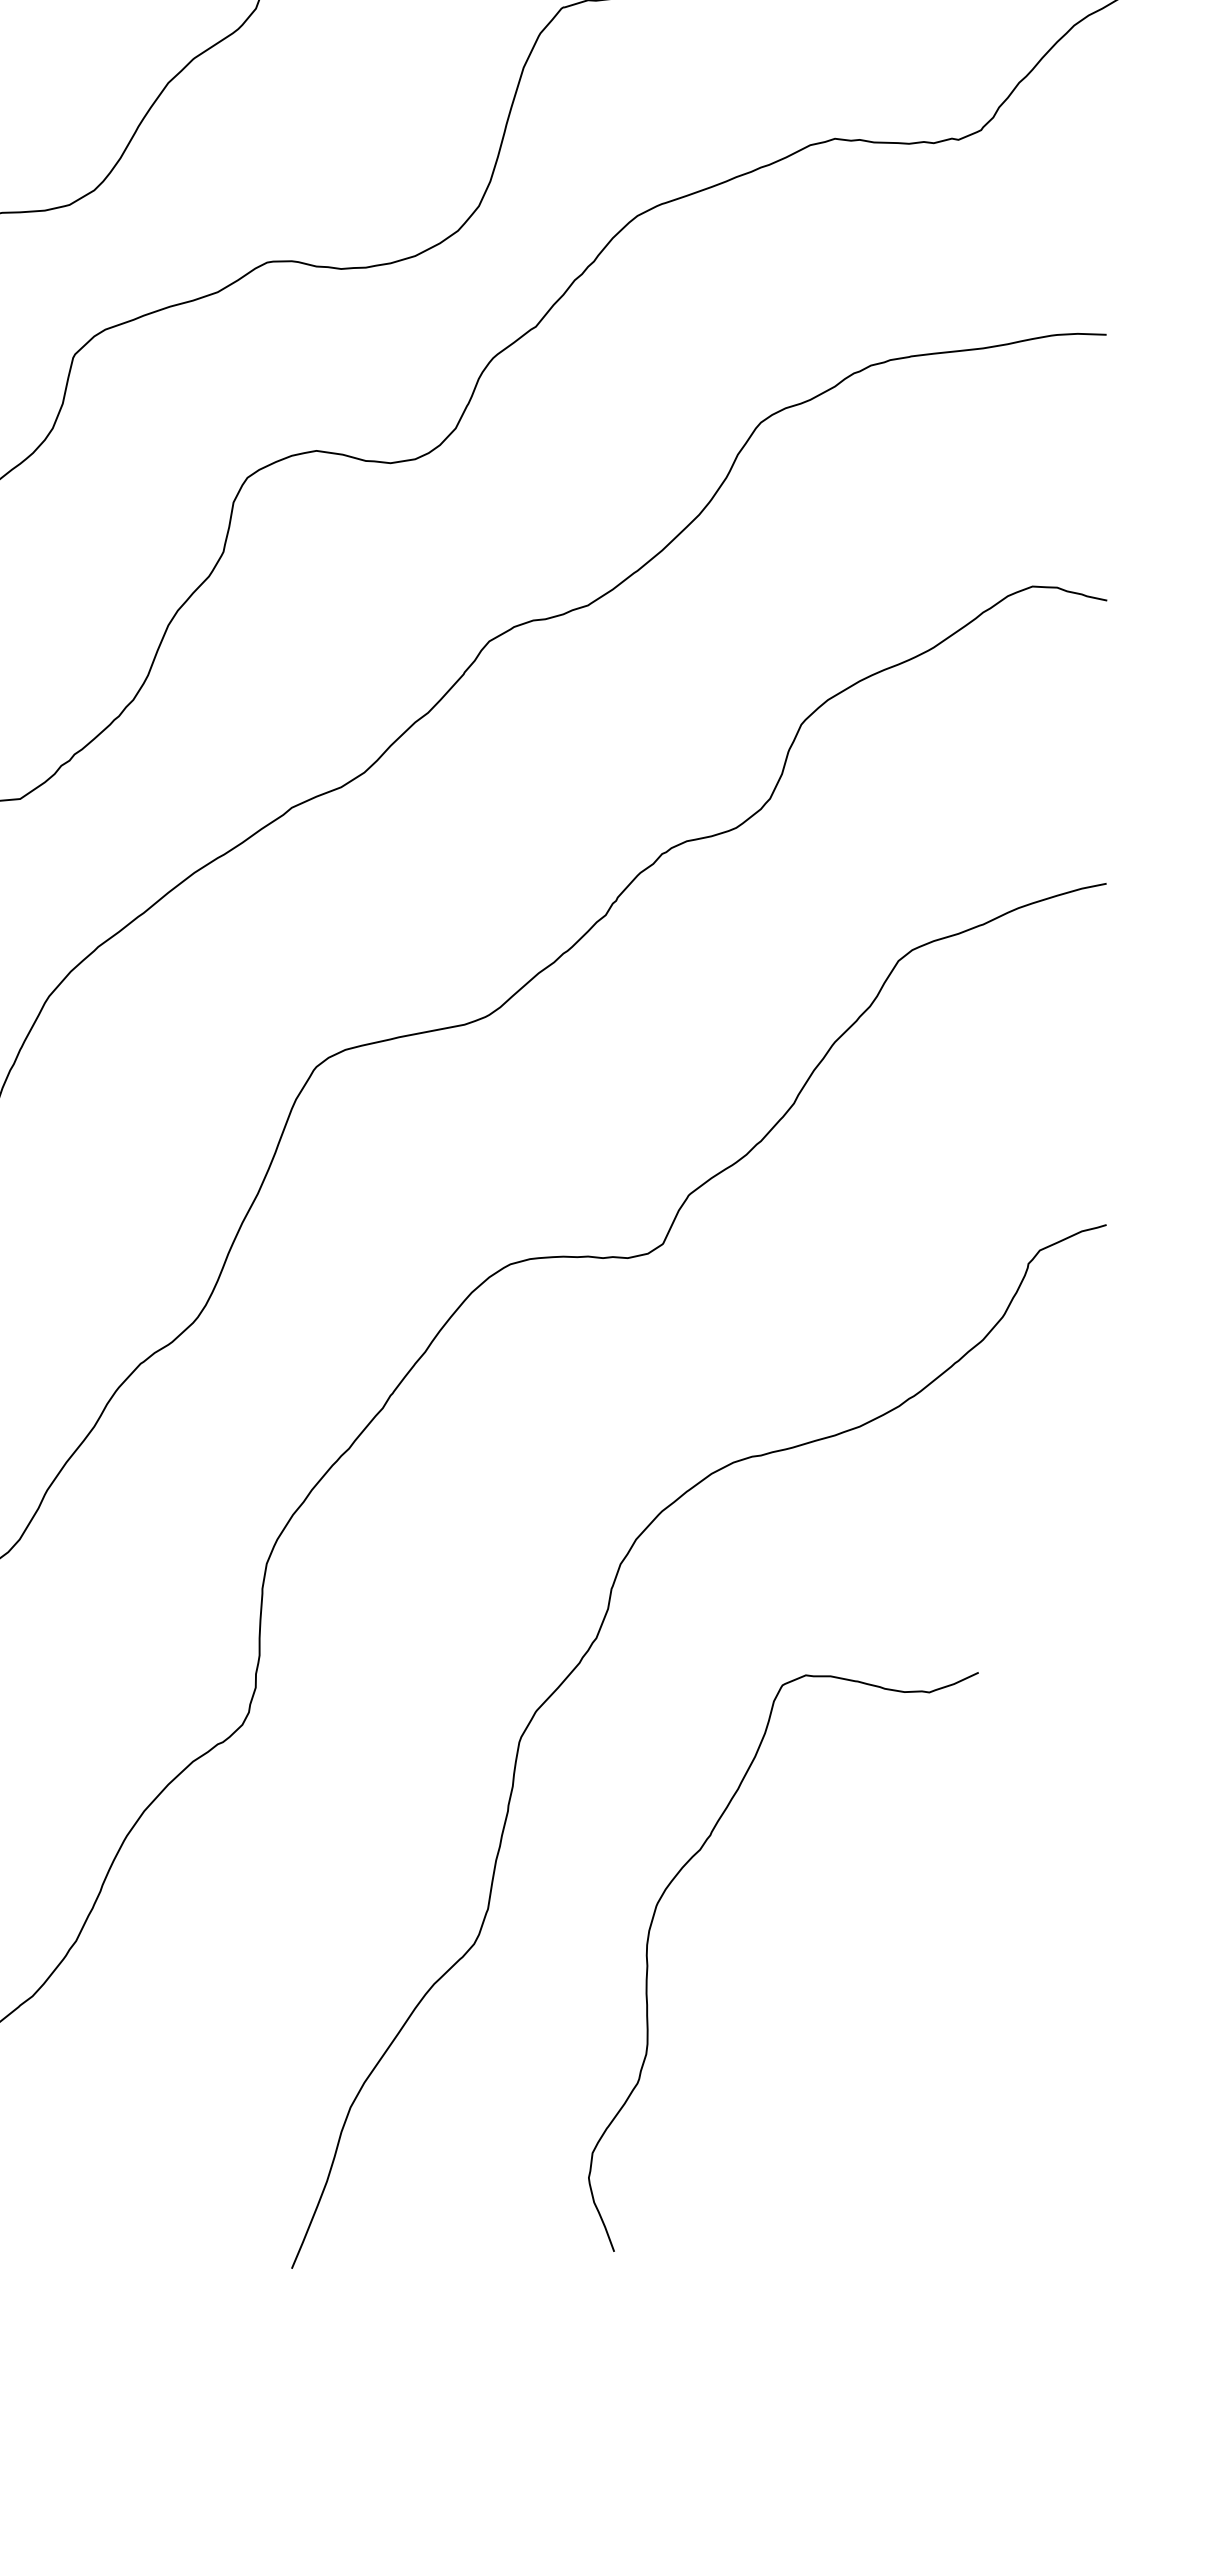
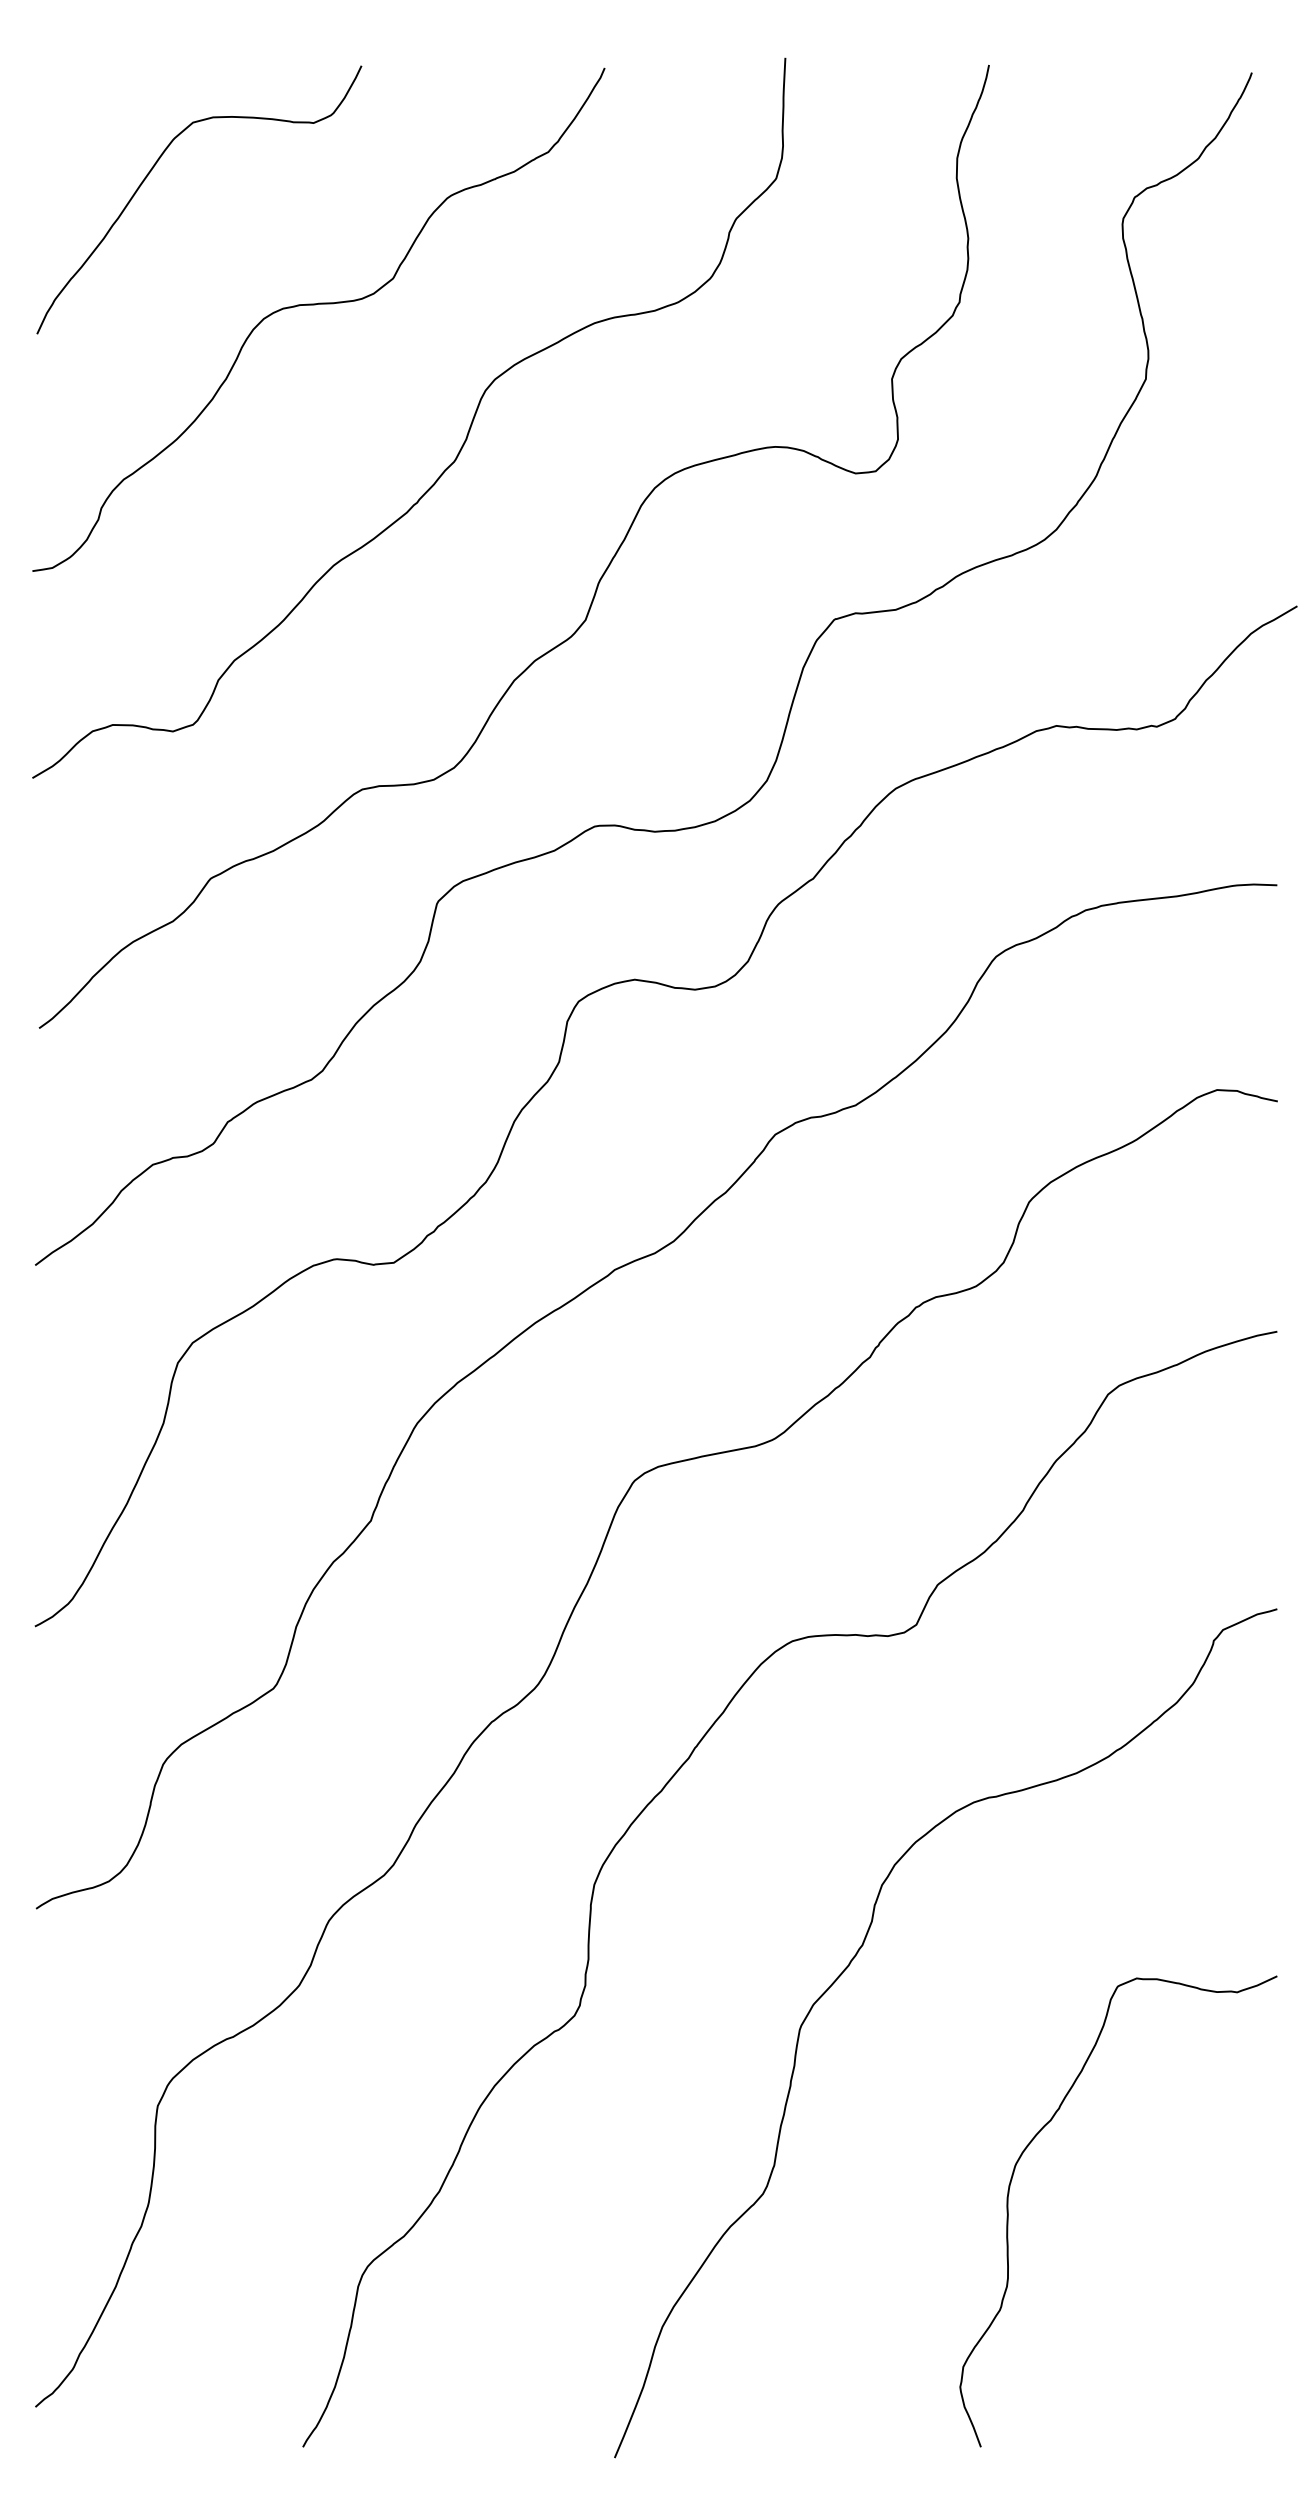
curve: (648, 1961) -> (1008, 2211), moved

